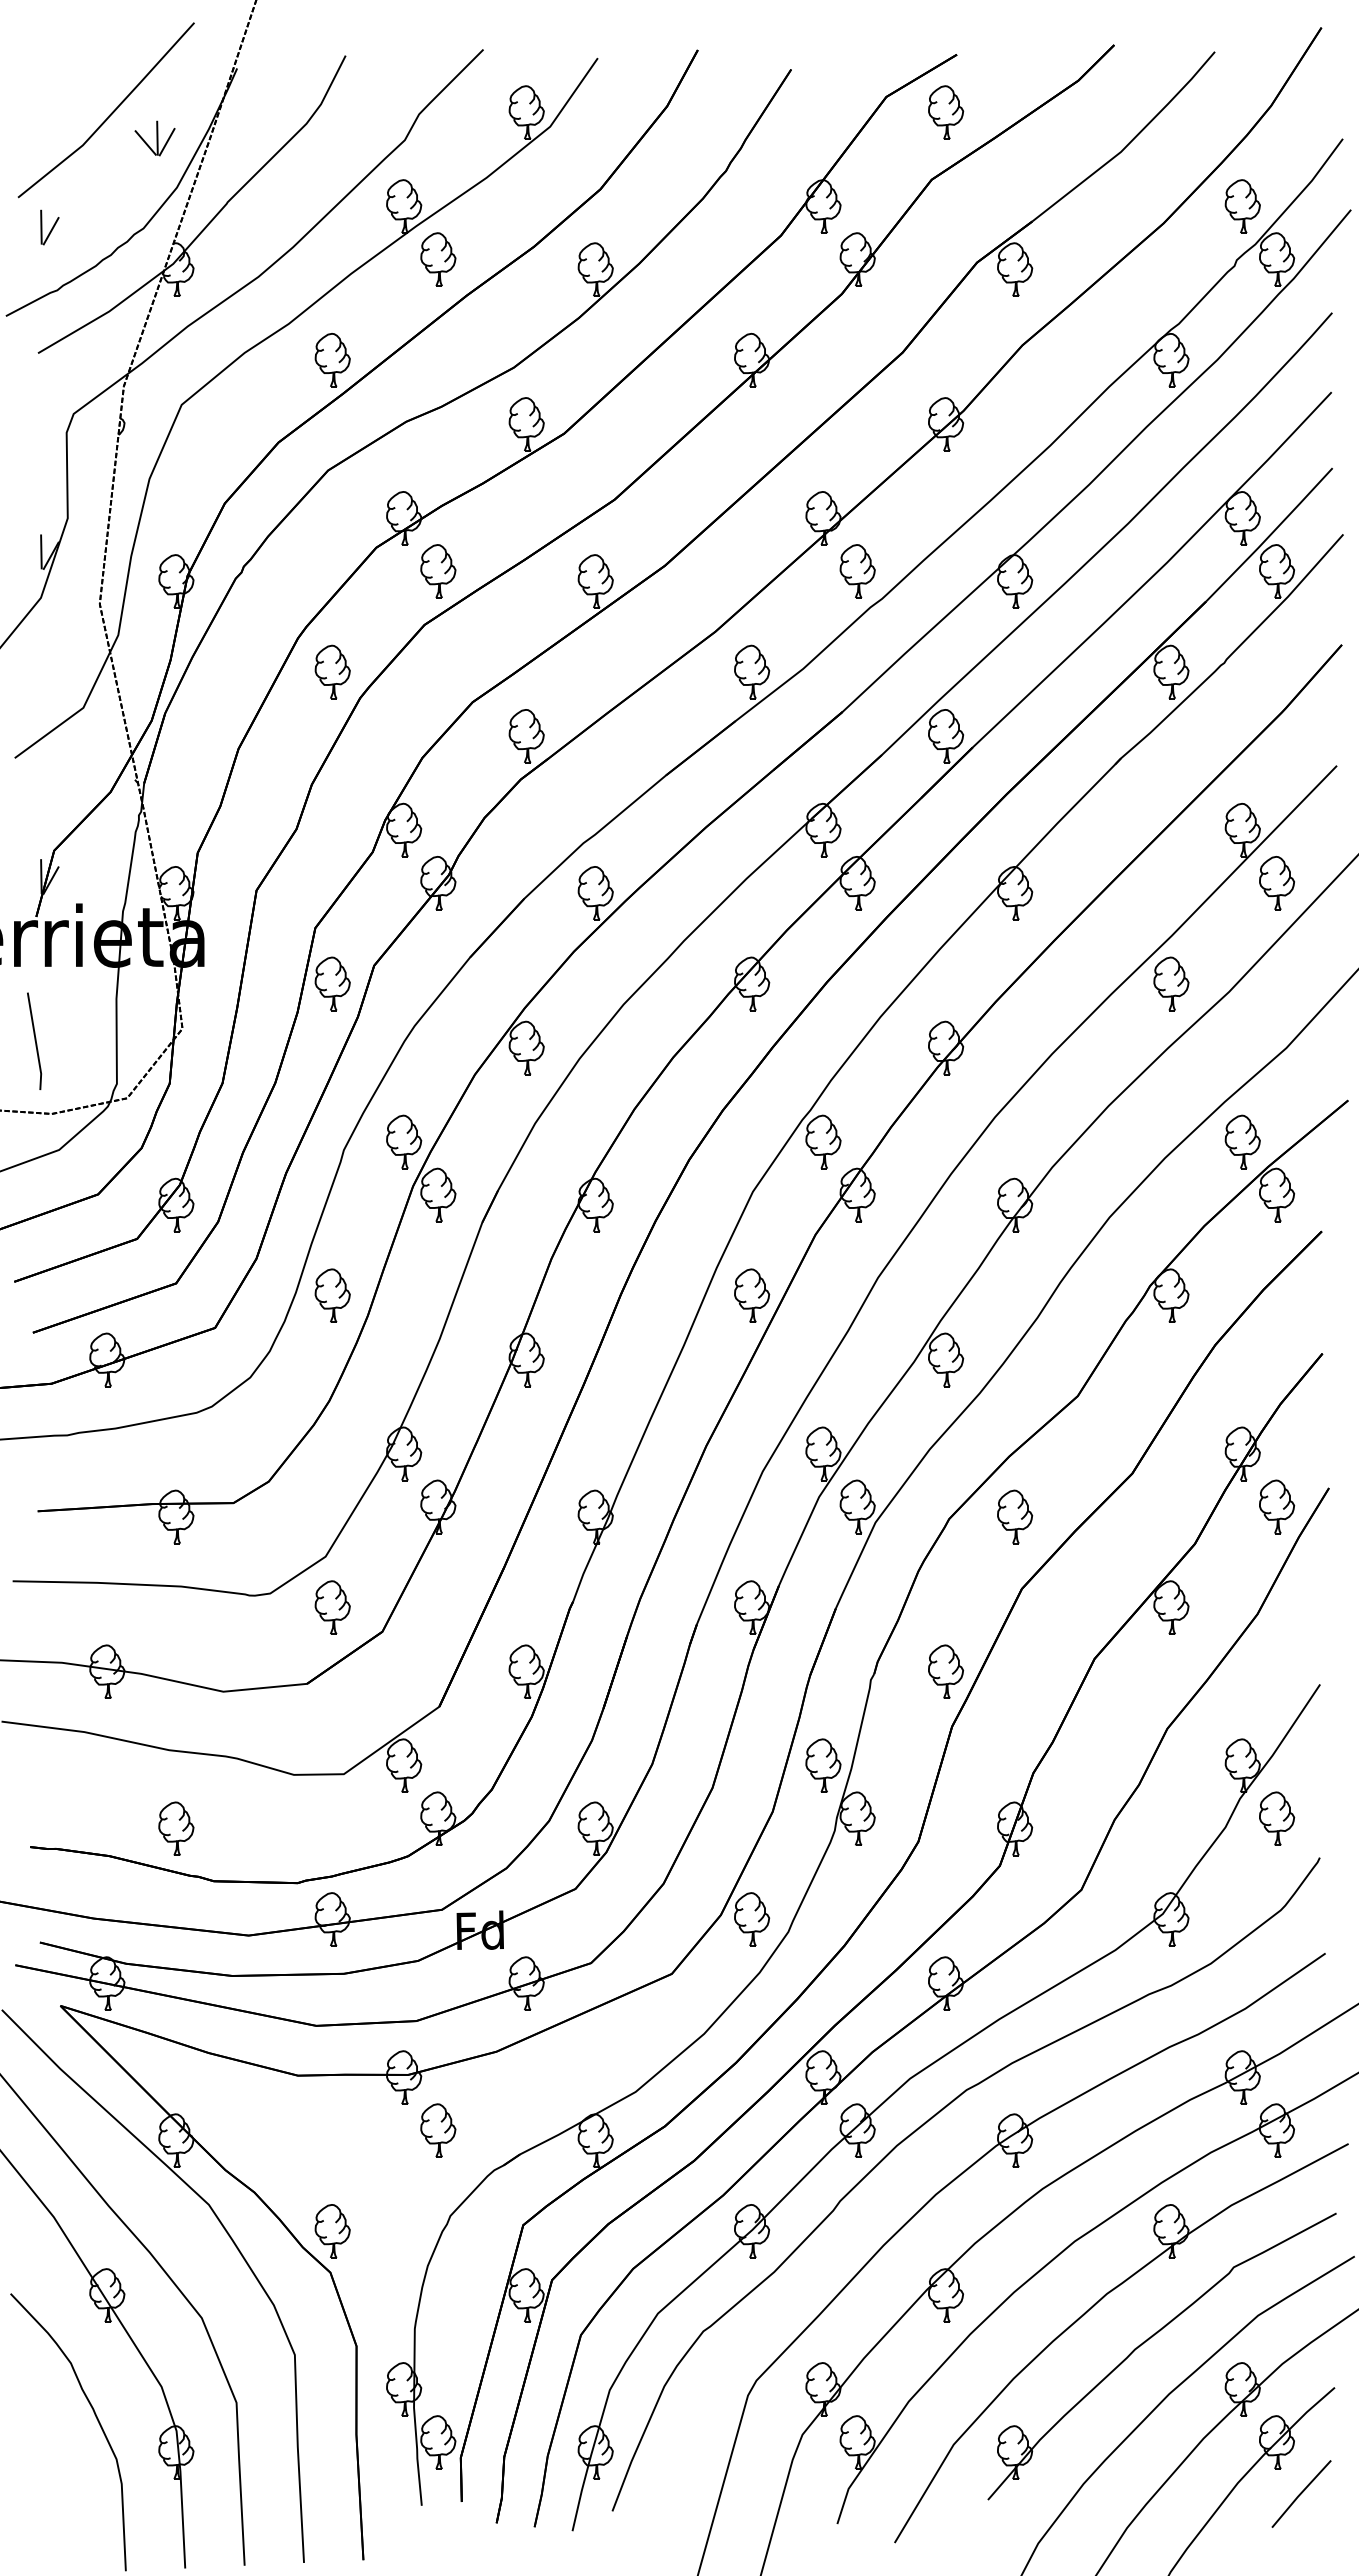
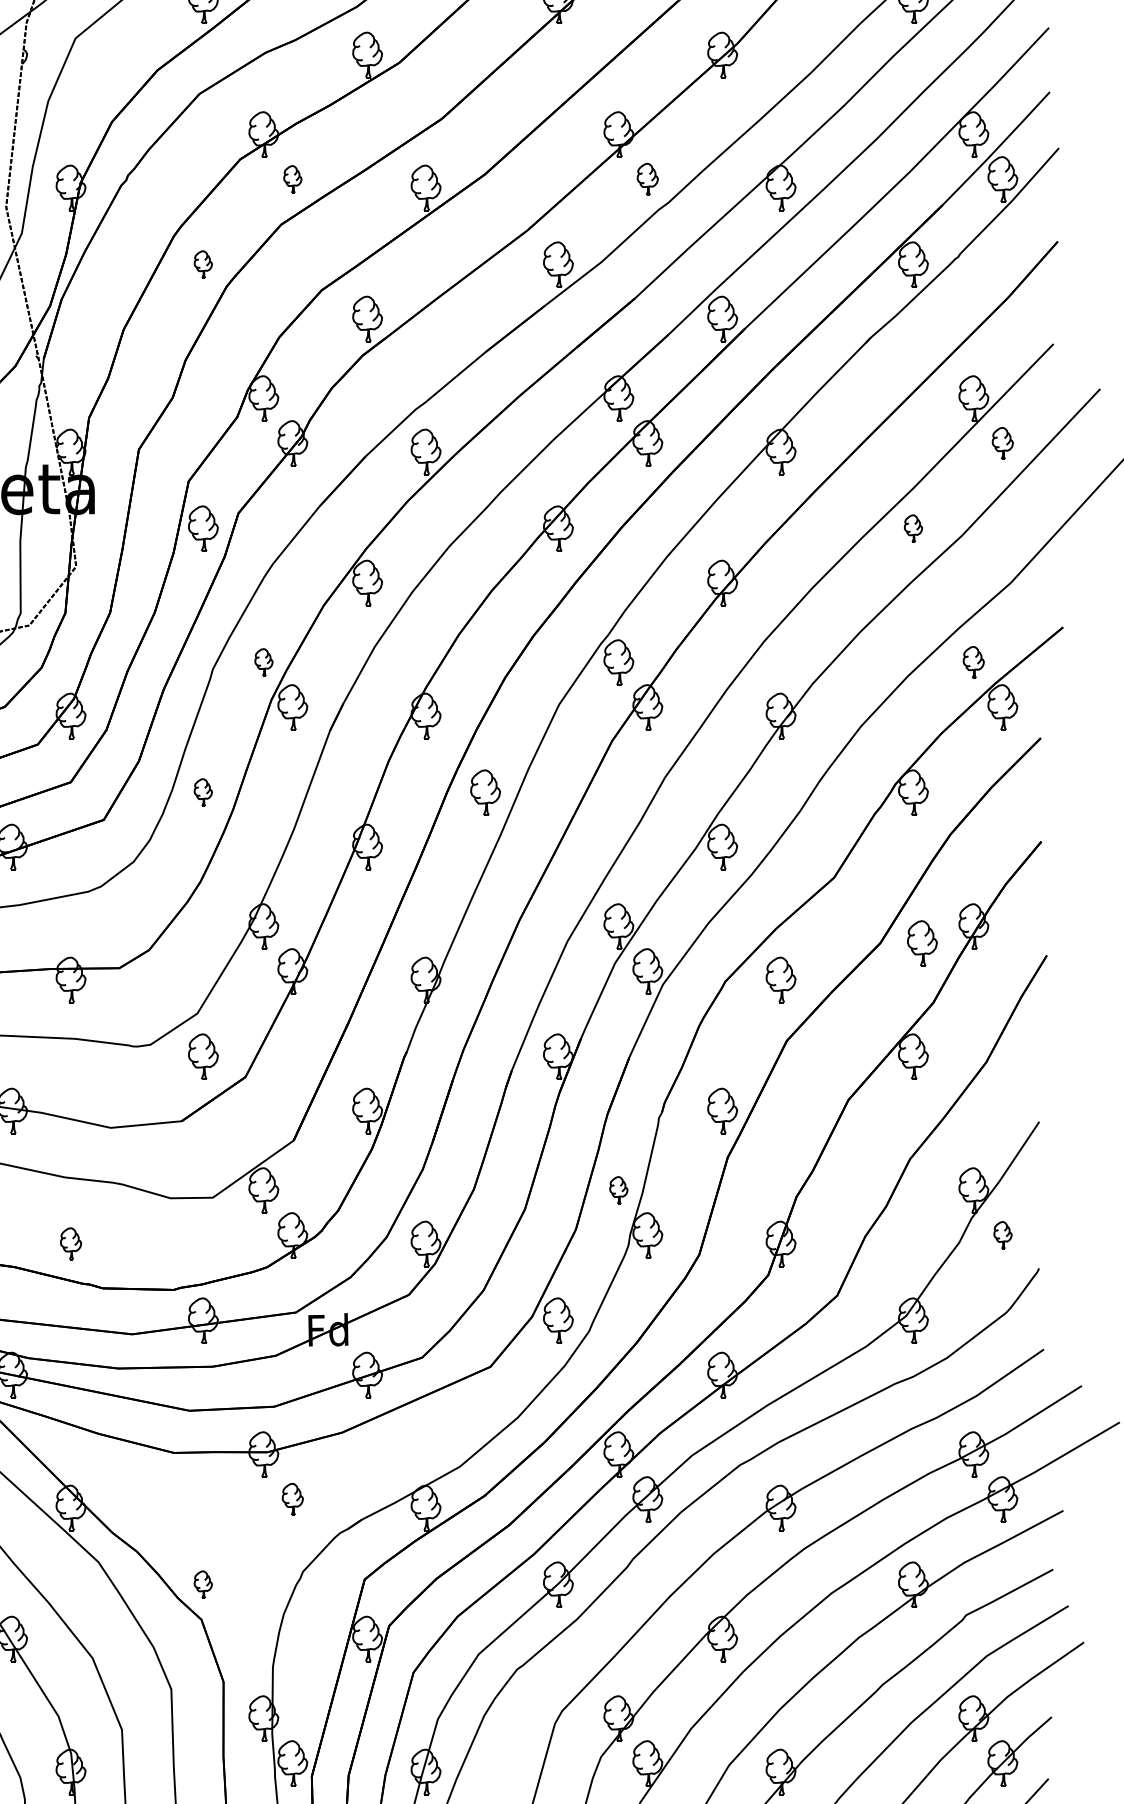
part: (438, 571) -> (292, 179), size x0.6
part: (857, 571) -> (647, 179), size x0.7
part: (332, 671) -> (203, 264), size x0.6
part: (1276, 883) -> (1002, 443), size x0.7
part: (1171, 983) -> (913, 528), size x0.6
part: (404, 1141) -> (264, 662), size x0.6
part: (1242, 1141) -> (973, 662), size x0.7
part: (332, 1295) -> (203, 792), size x0.6
part: (752, 1295) -> (485, 792), moved
part: (1277, 1506) -> (922, 943), moved
part: (823, 1765) -> (618, 1190), size x0.6
part: (1277, 1818) -> (1003, 1235), size x0.6
part: (176, 1828) -> (71, 1243), size x0.7
part: (438, 2130) -> (292, 1499), size x0.7
part: (332, 2231) -> (203, 1584), size x0.6

